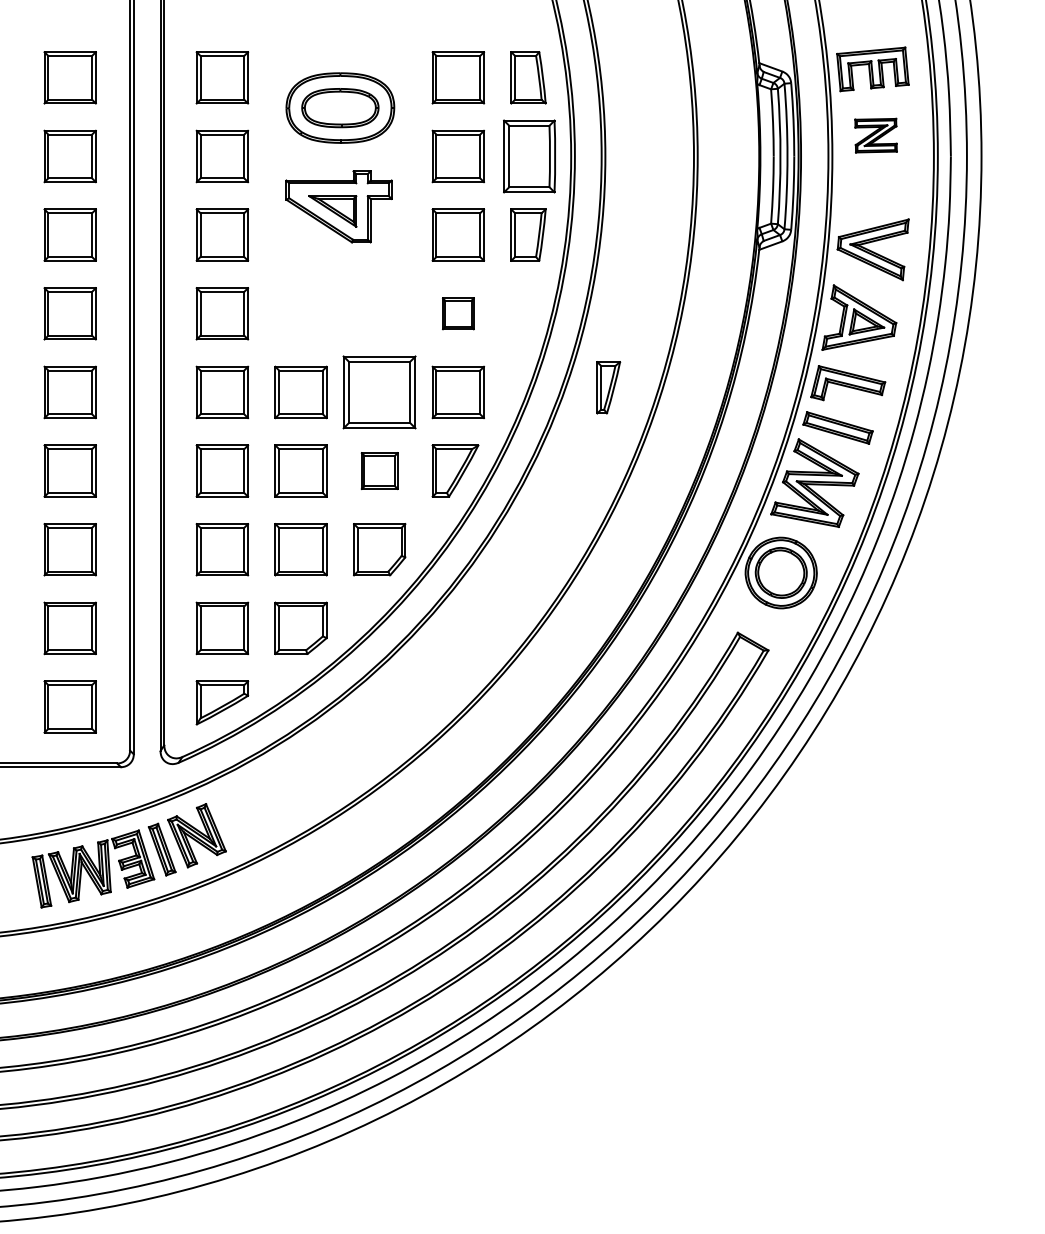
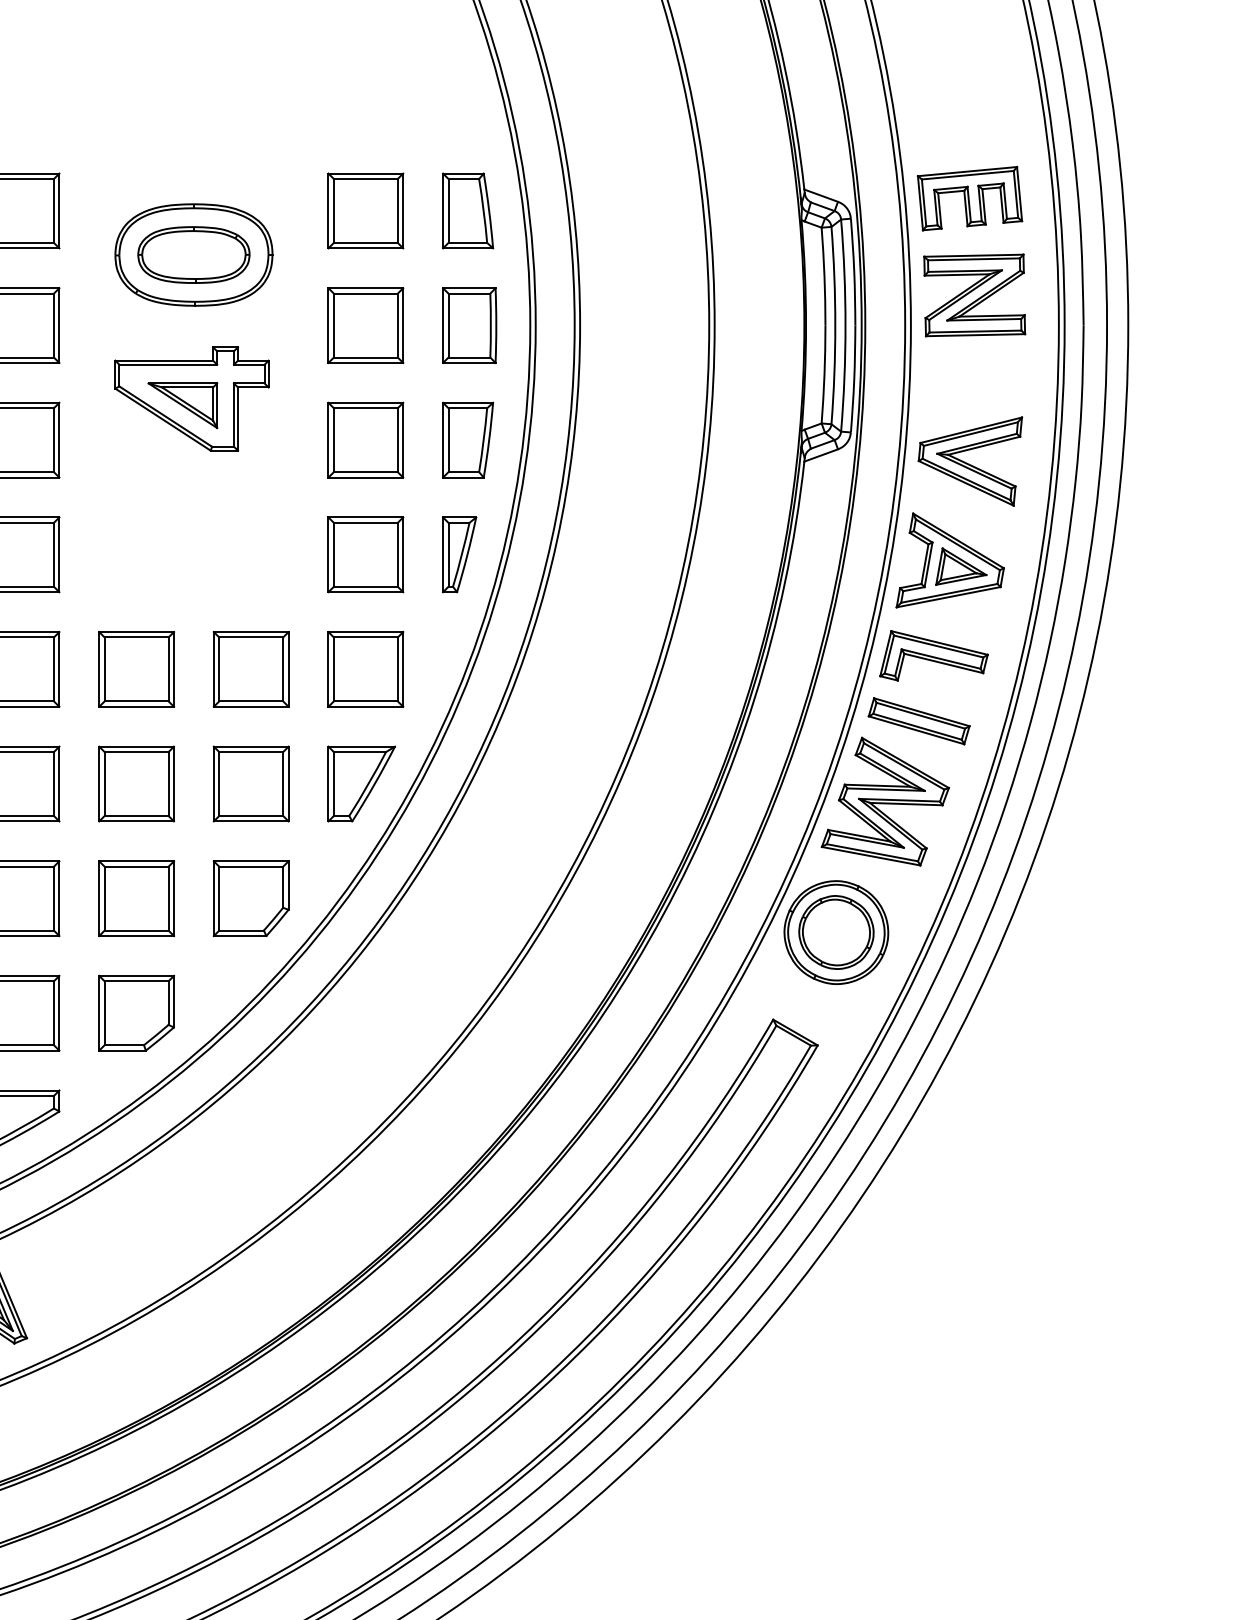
part: (875, 135) -> (973, 294), size x1.67
part: (529, 156) -> (469, 325), size x0.71
part: (458, 313) -> (366, 554), size x1.67
part: (608, 387) -> (459, 554), moved
part: (379, 392) -> (250, 669), size x0.71
part: (379, 470) -> (250, 783), size x1.43

